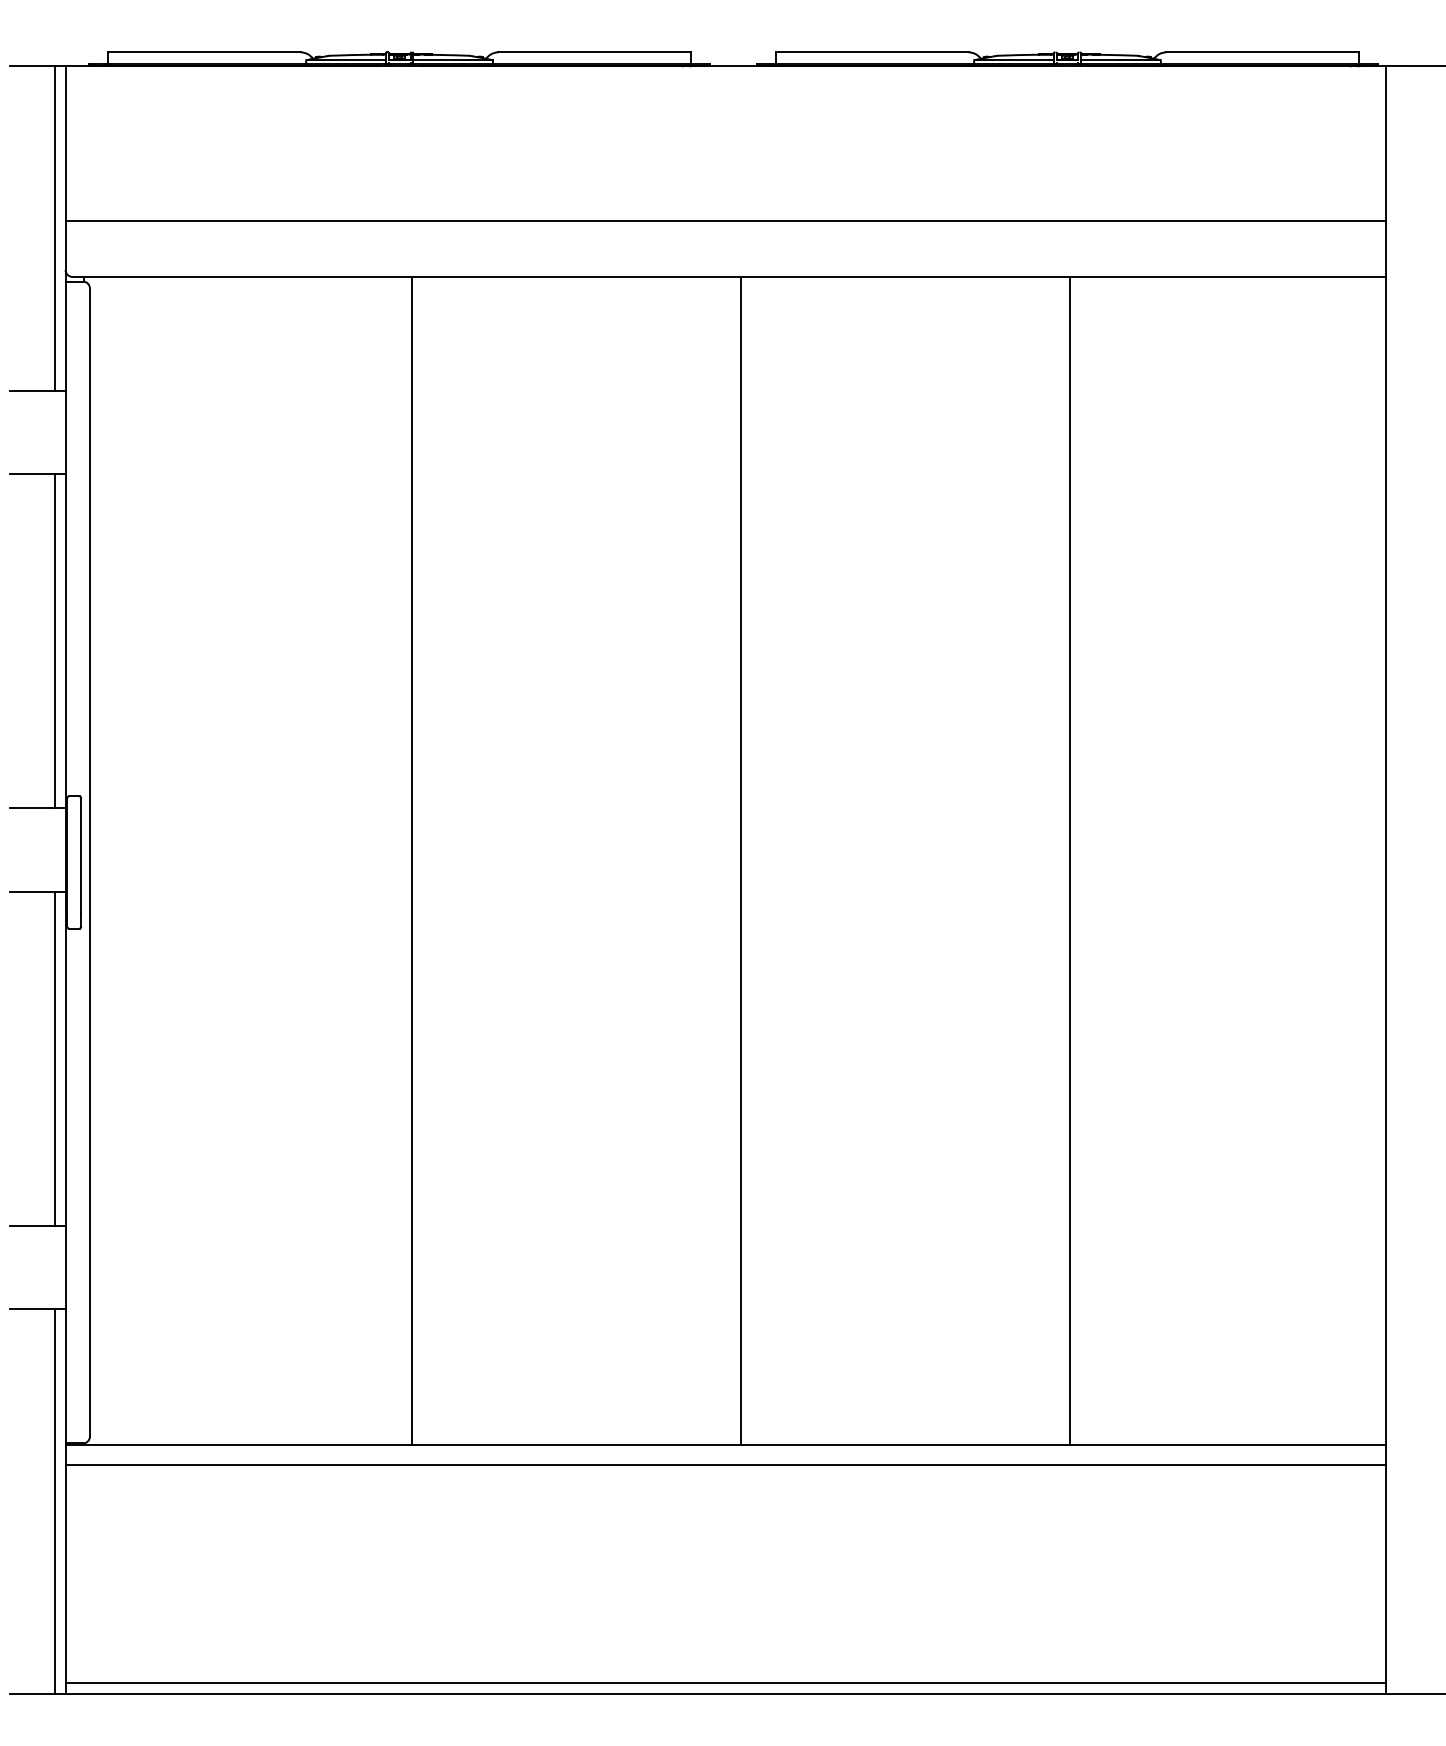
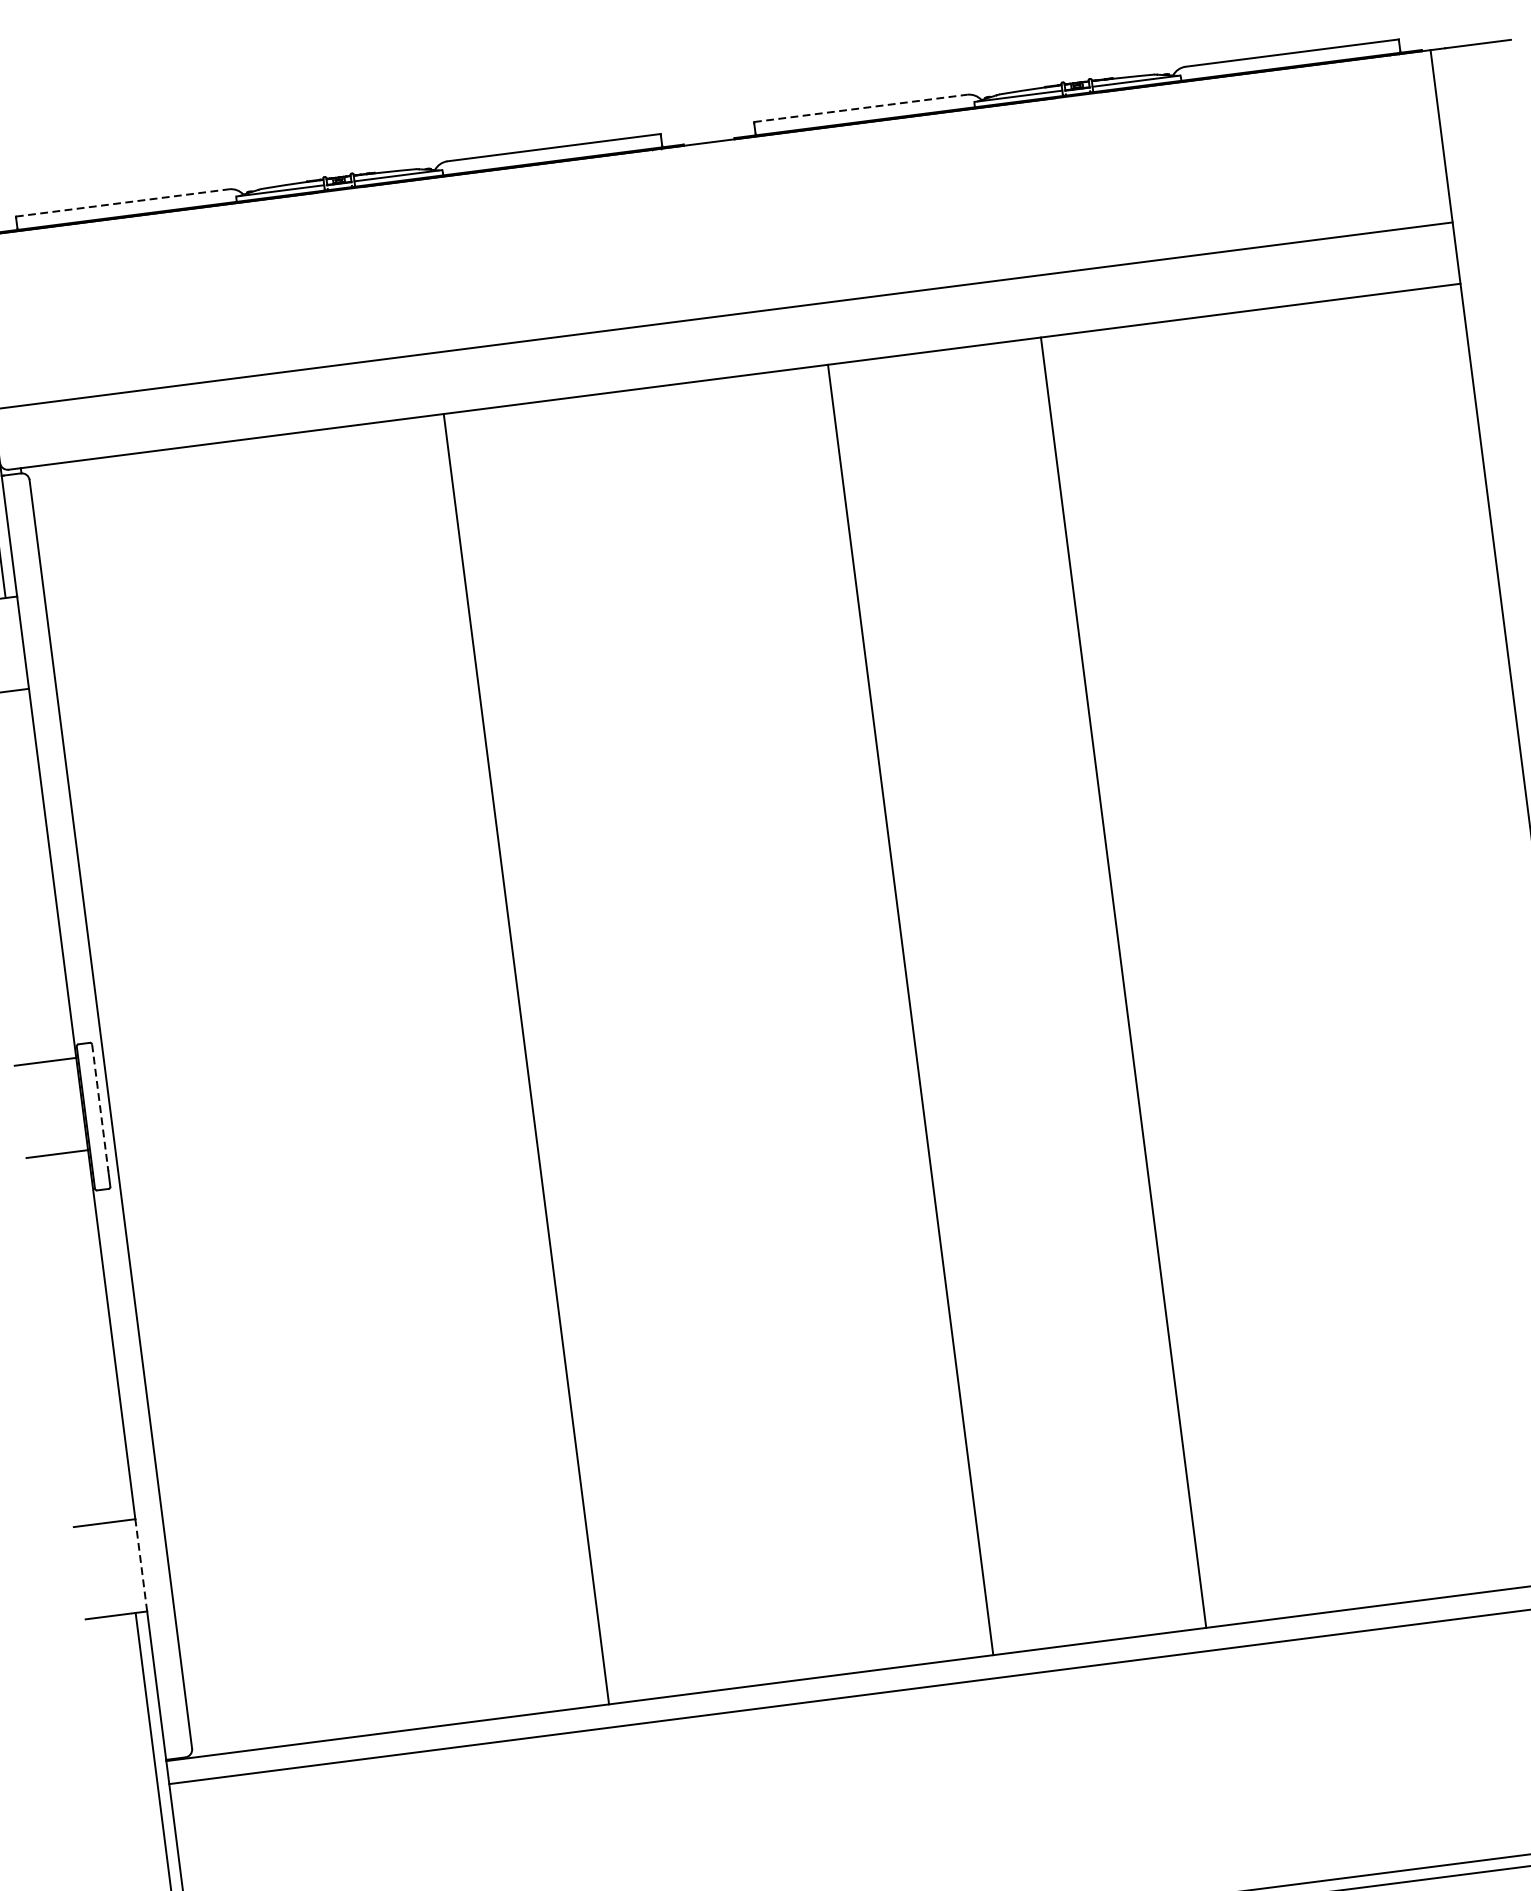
line: (204, 52) -> (122, 203), solid -> dashed
line: (872, 52) -> (860, 108), solid -> dashed
line: (55, 641) -> (41, 875), removed
line: (81, 855) -> (100, 1107), solid -> dashed
line: (412, 860) -> (526, 1058), moved
line: (740, 860) -> (910, 1009), moved
line: (1069, 860) -> (1123, 982), moved
line: (55, 1058) -> (100, 1335), removed
line: (65, 1267) -> (141, 1565), solid -> dashed

